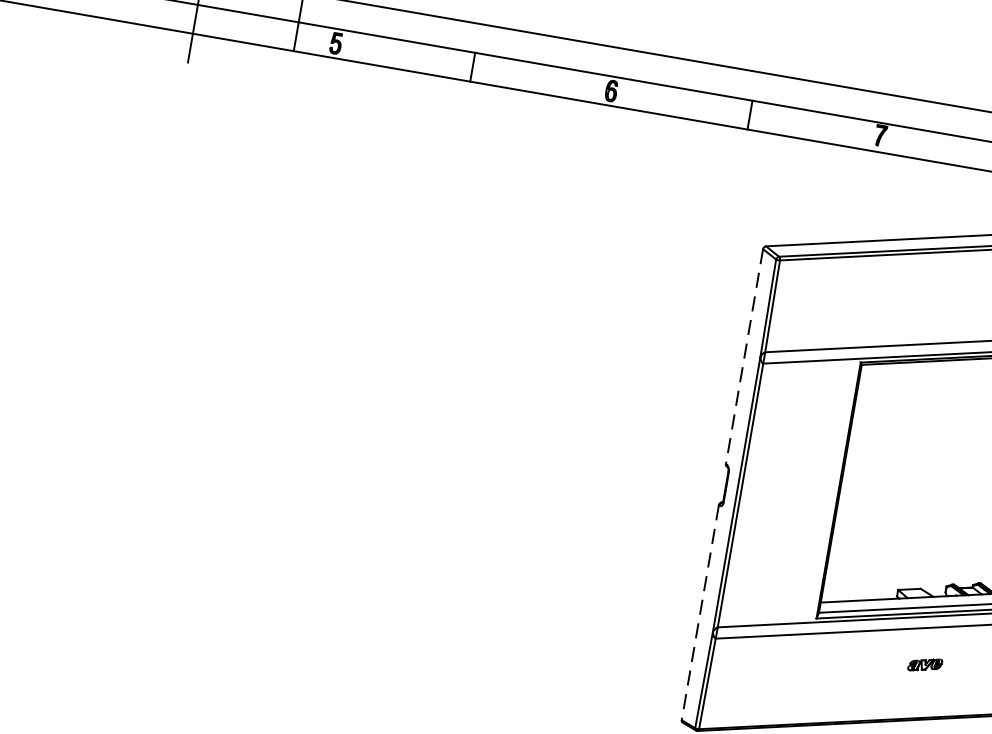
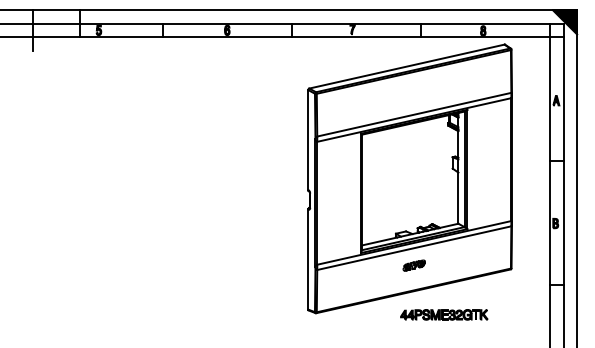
line: (744, 357) -> (308, 140), dashed -> solid
line: (700, 612) -> (308, 259), dashed -> solid
part: (923, 664) -> (413, 265), size x1.43

